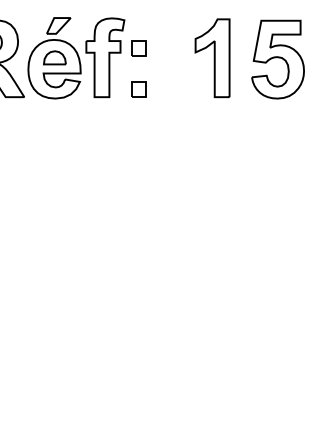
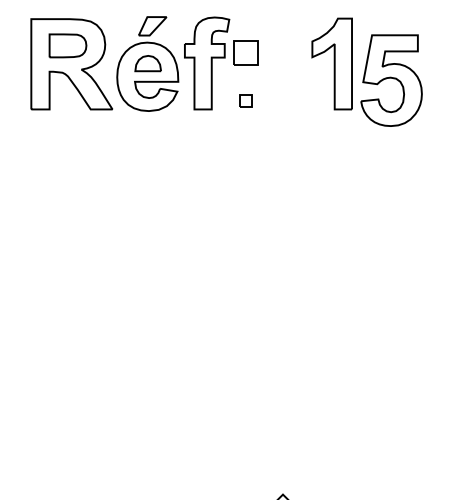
part: (139, 48) -> (246, 52), size x1.4
part: (277, 59) -> (391, 80), moved
part: (139, 89) -> (246, 100), size x0.7

